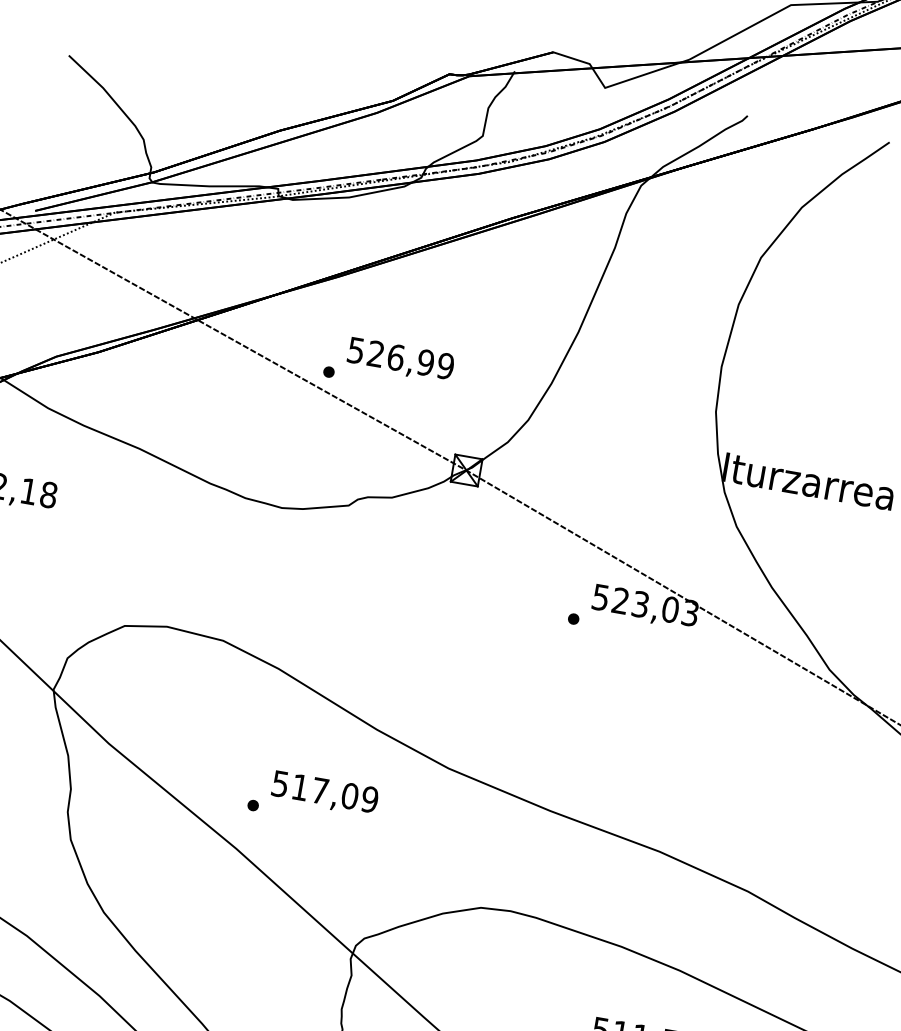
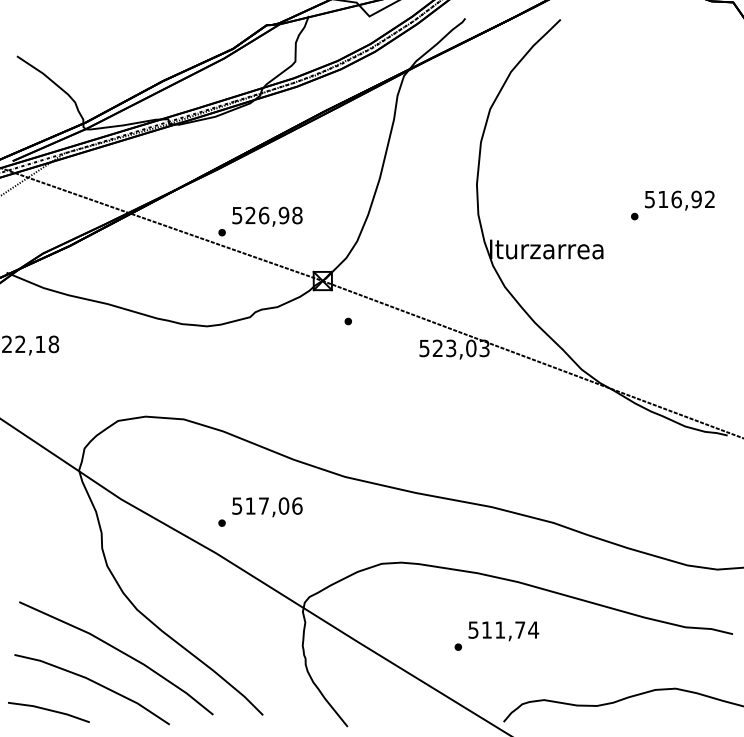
text: (445, 366) -> (297, 215), 526,99 -> 526,98
part: (572, 618) -> (347, 321), moved
text: (370, 798) -> (297, 505), 517,09 -> 517,06

